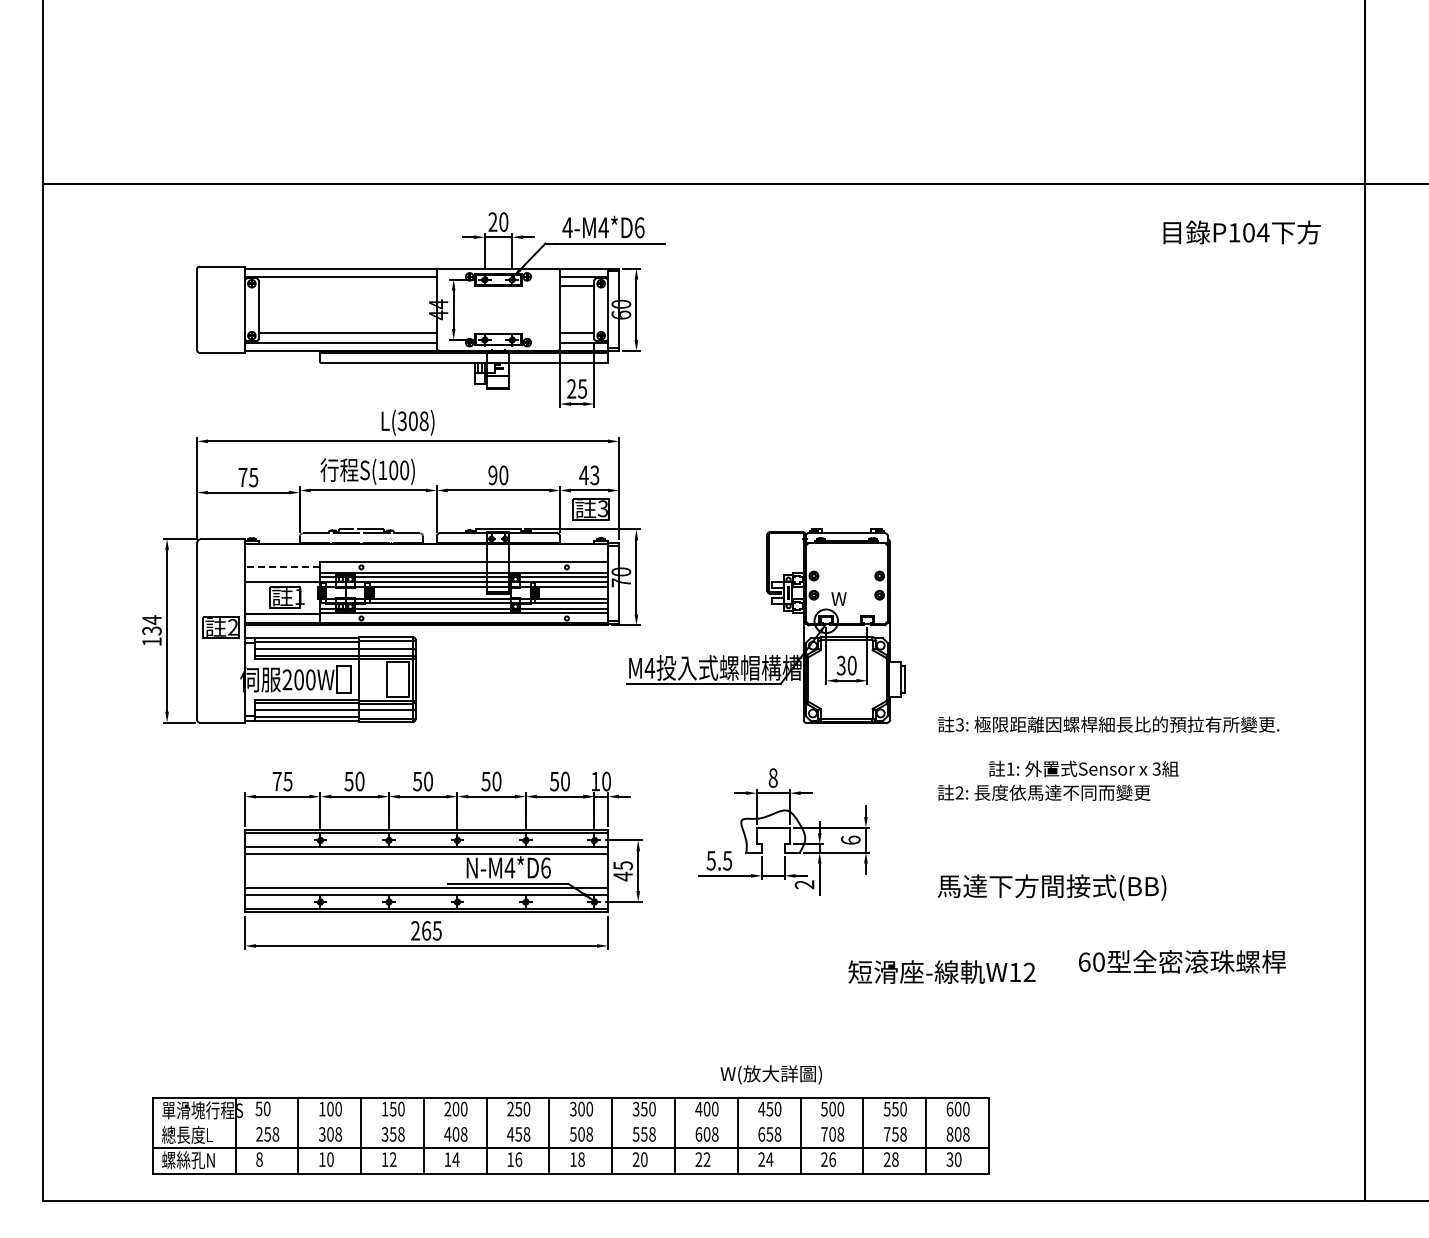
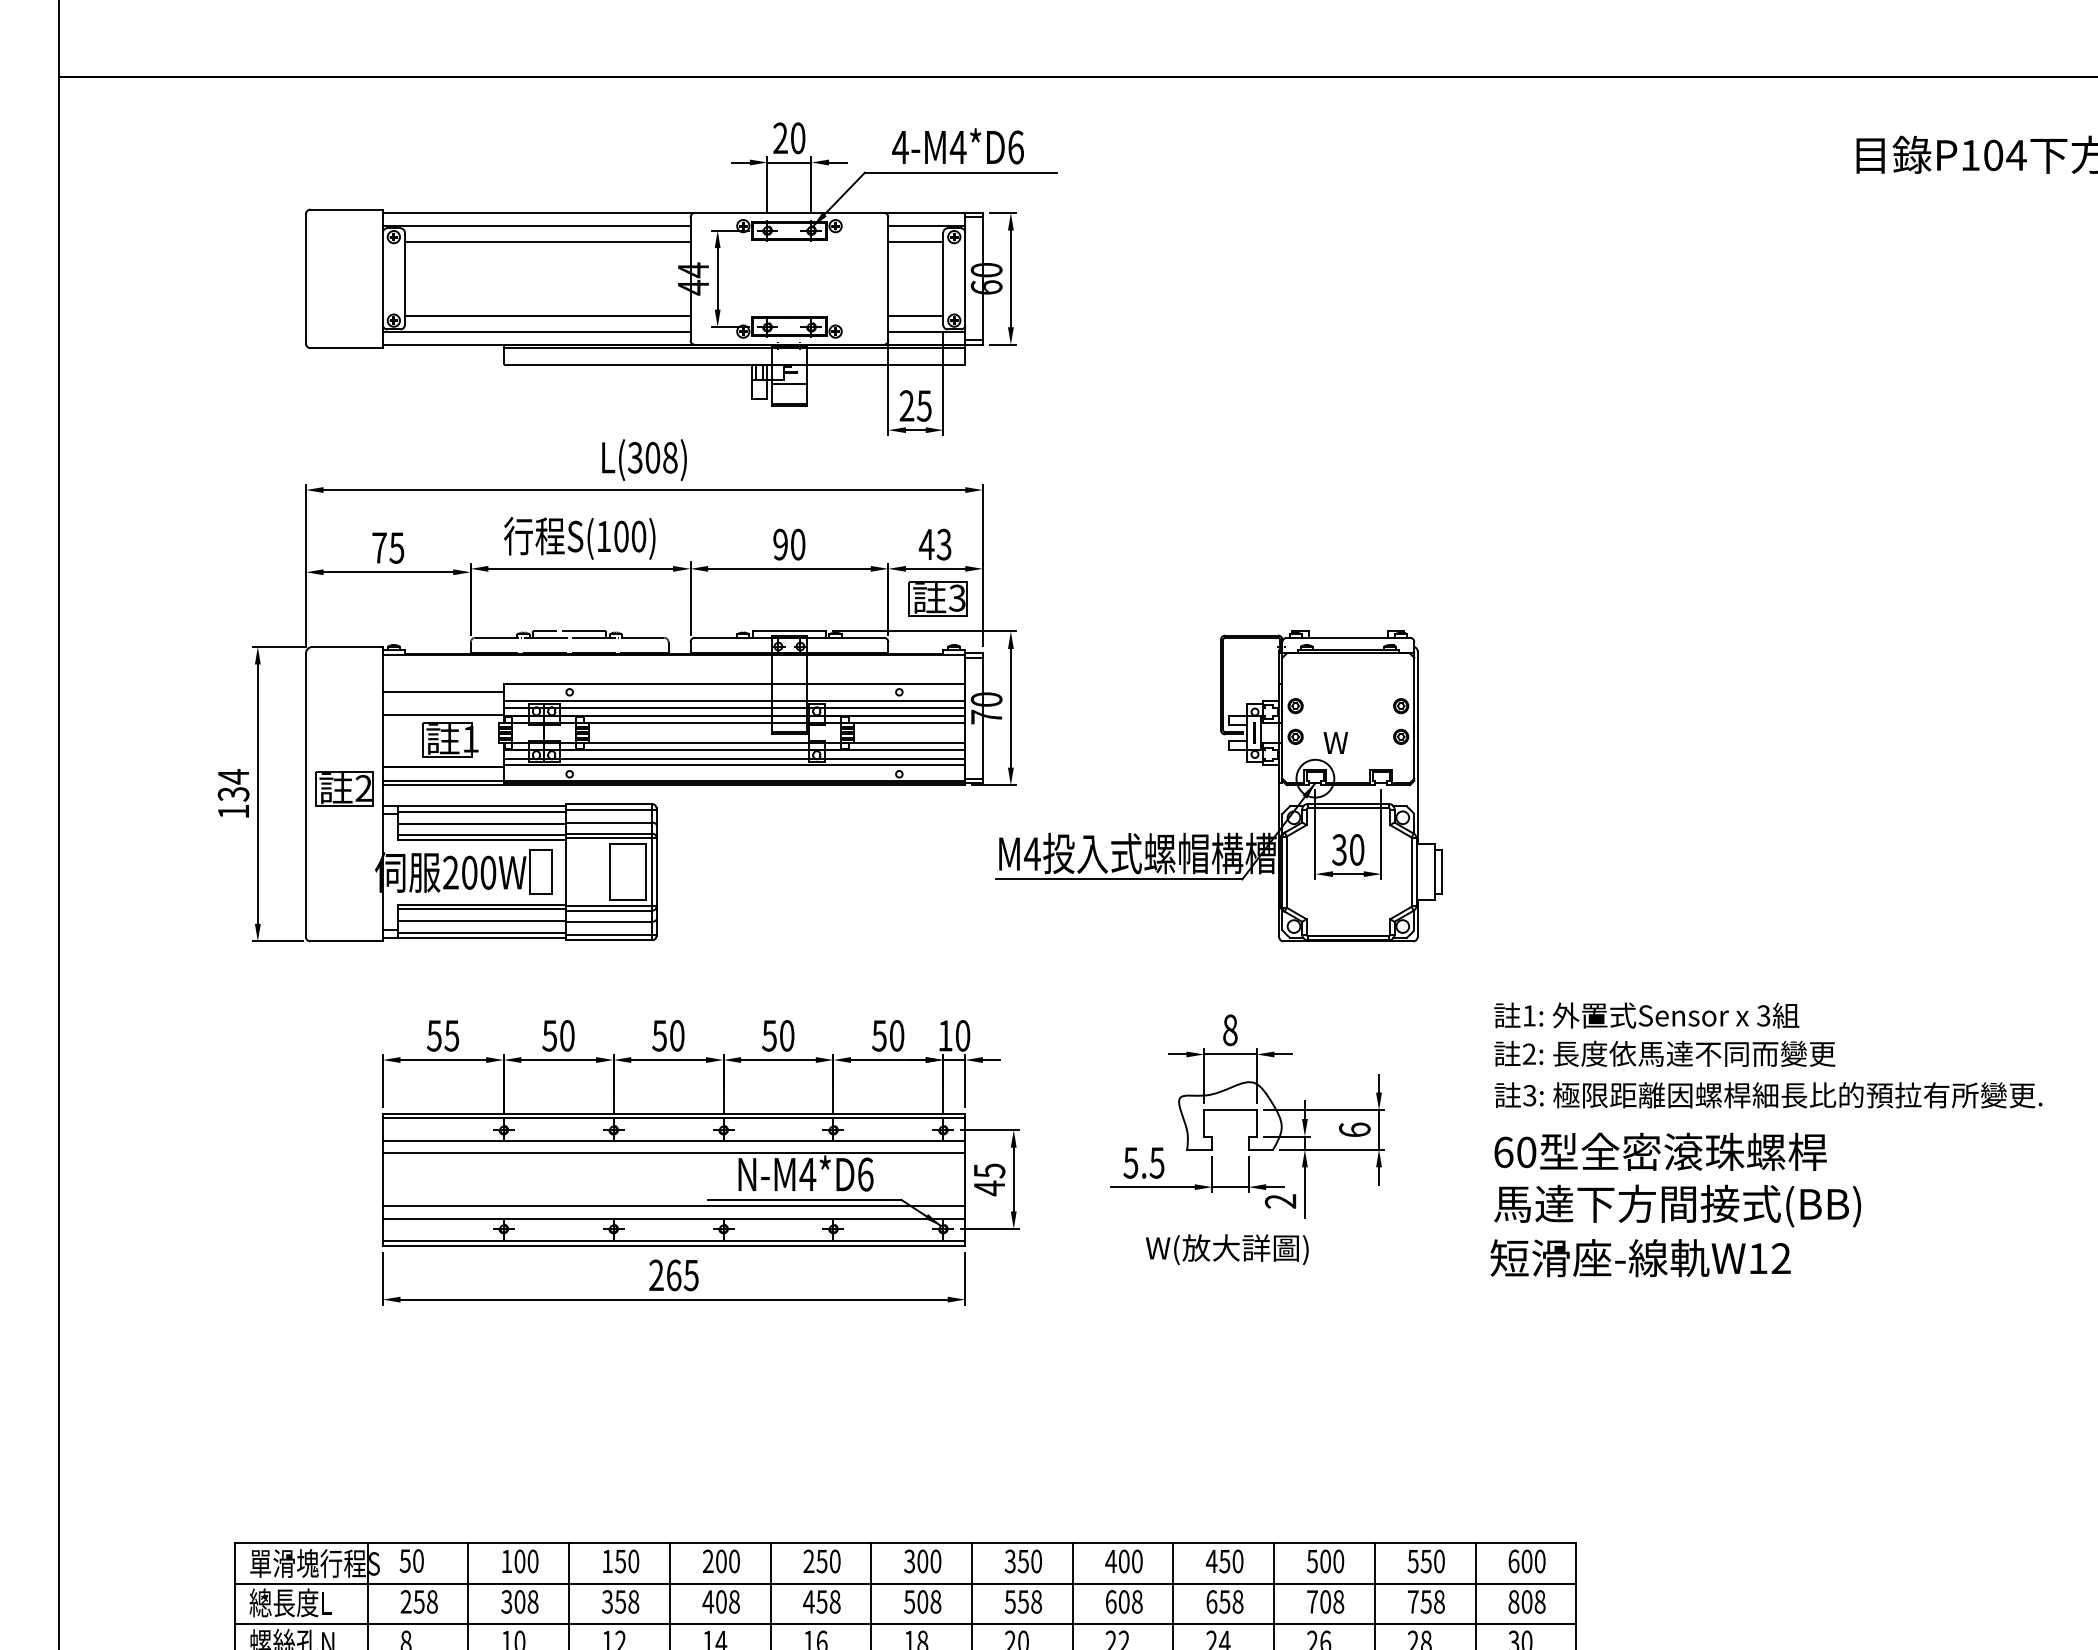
line: (347, 286) -> (547, 241), added
line: (282, 567) -> (443, 692), dashed -> solid
text: (1108, 724) -> (1768, 1095), moved
text: (1083, 768) -> (1646, 1014), moved
text: (276, 781) -> (433, 1035), 75 -> 55
text: (1182, 961) -> (1660, 1151), moved
text: (941, 971) -> (1639, 1257), moved
text: (770, 1074) -> (1225, 1249), moved
line: (570, 1123) -> (905, 1584), added

